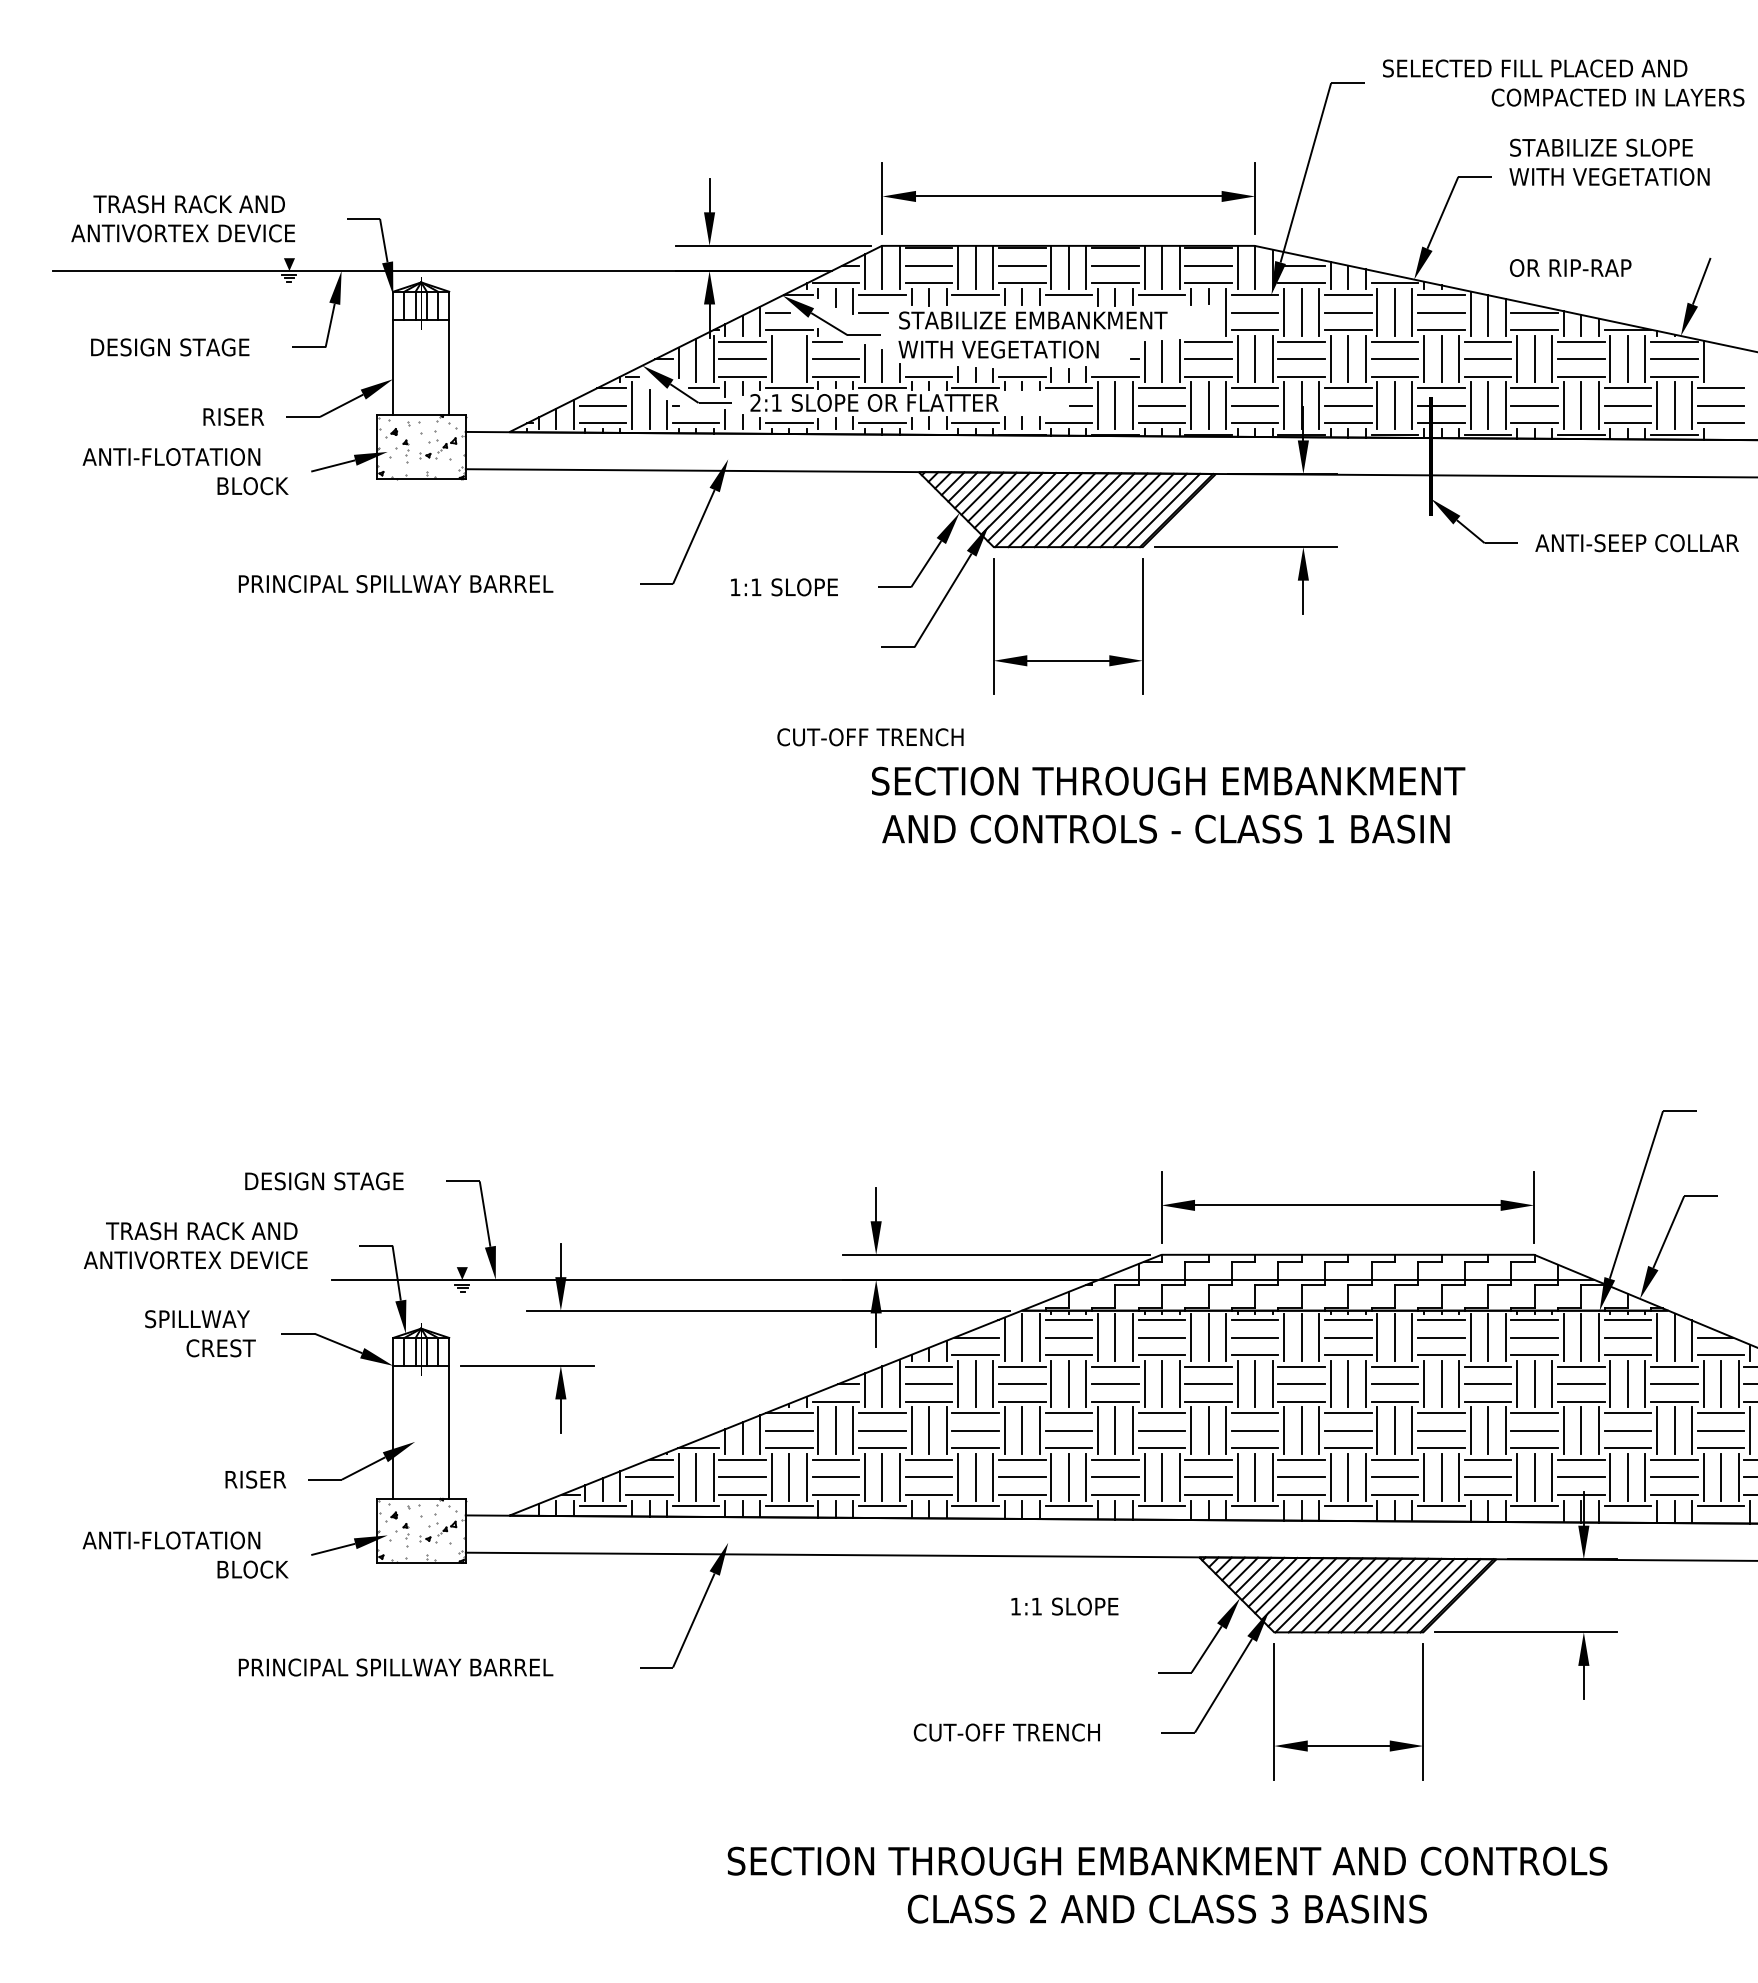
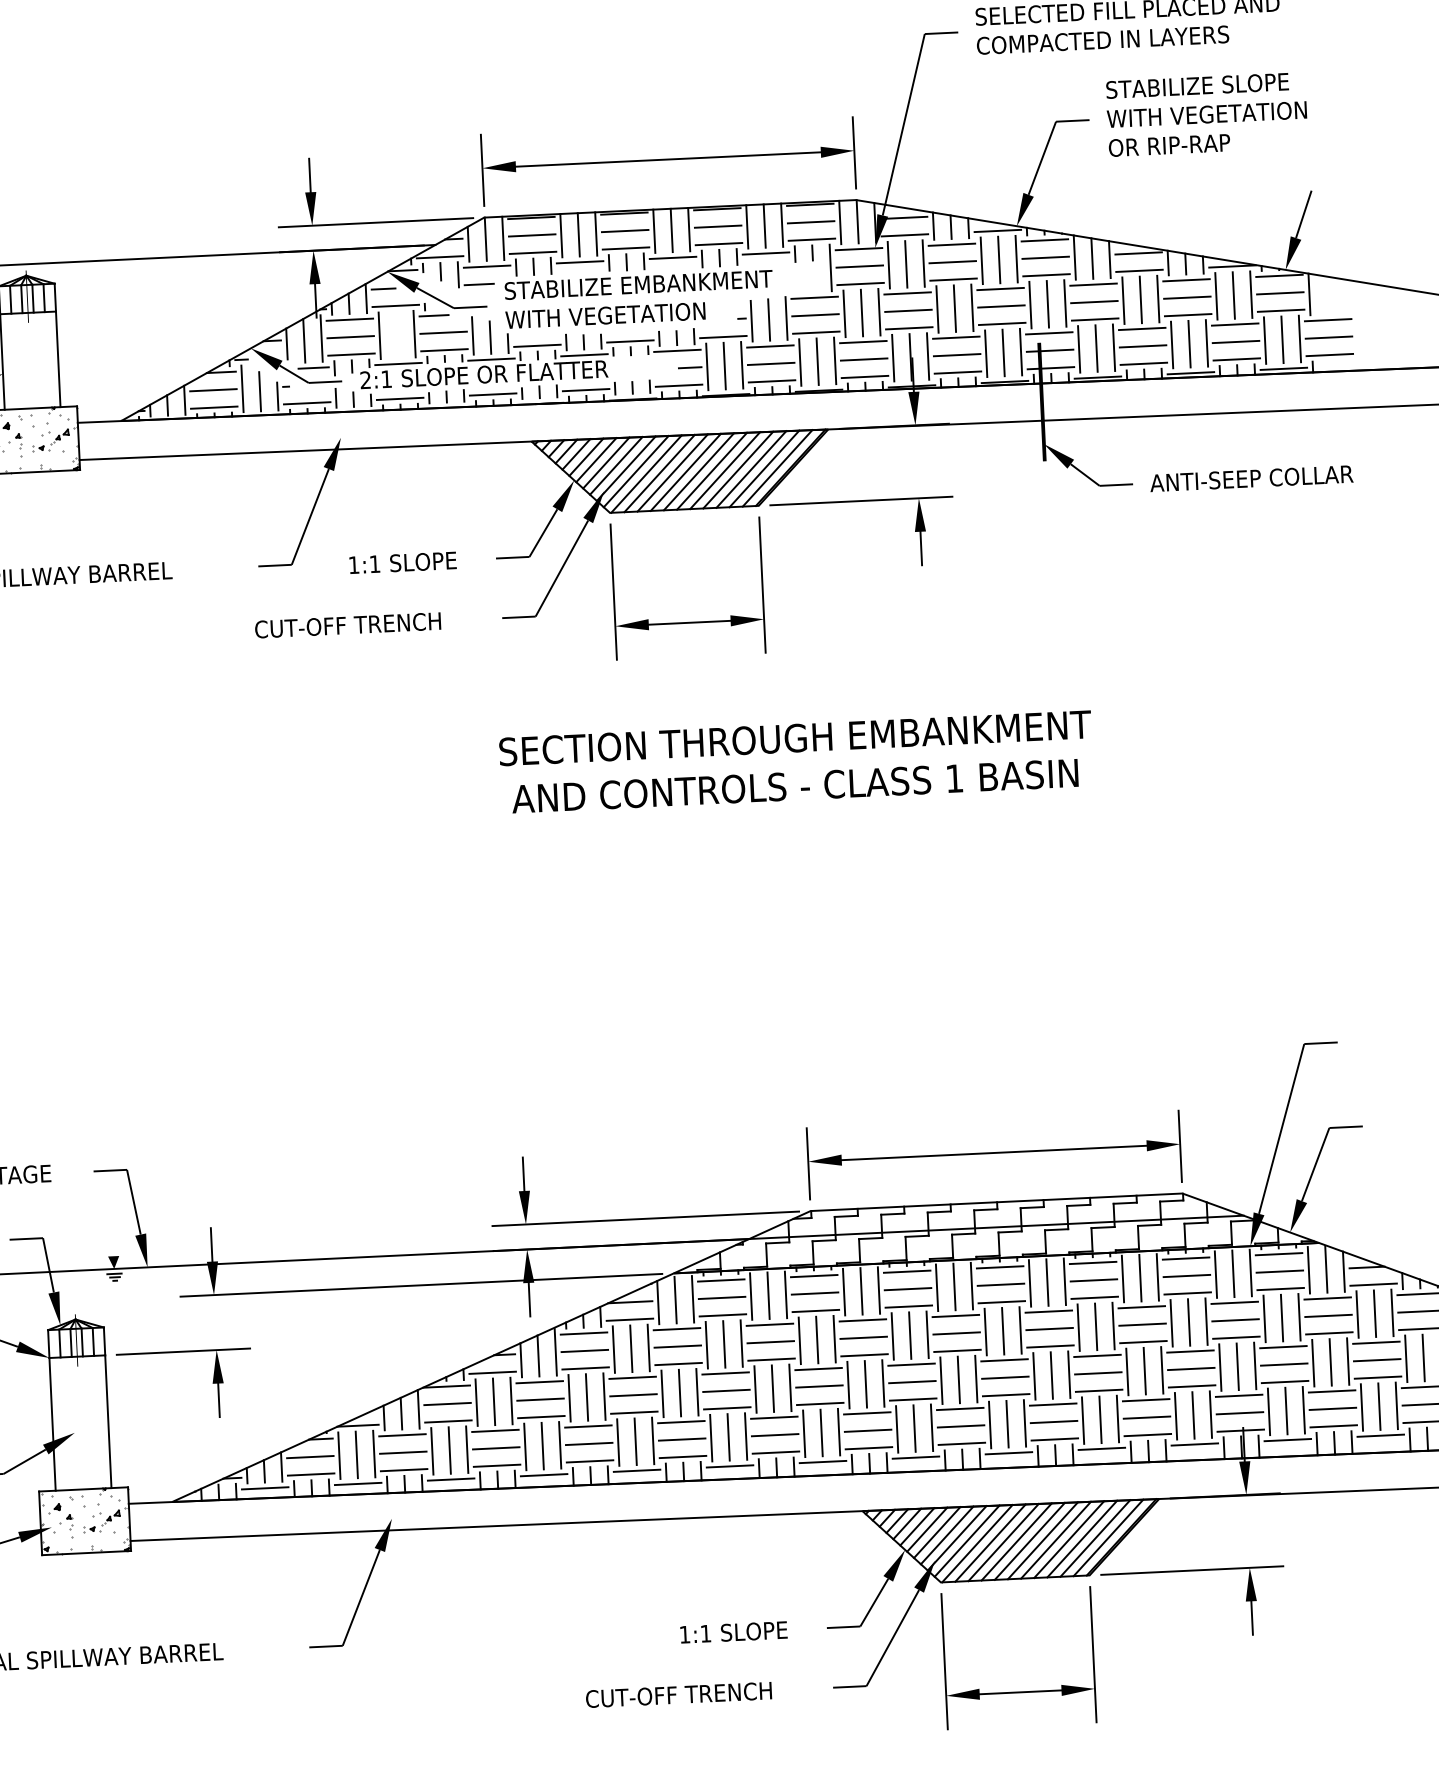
text: (1617, 97) -> (1102, 40), moved
text: (1570, 267) -> (1169, 144), moved
text: (870, 737) -> (348, 625), moved
text: (1064, 1606) -> (733, 1632), moved

